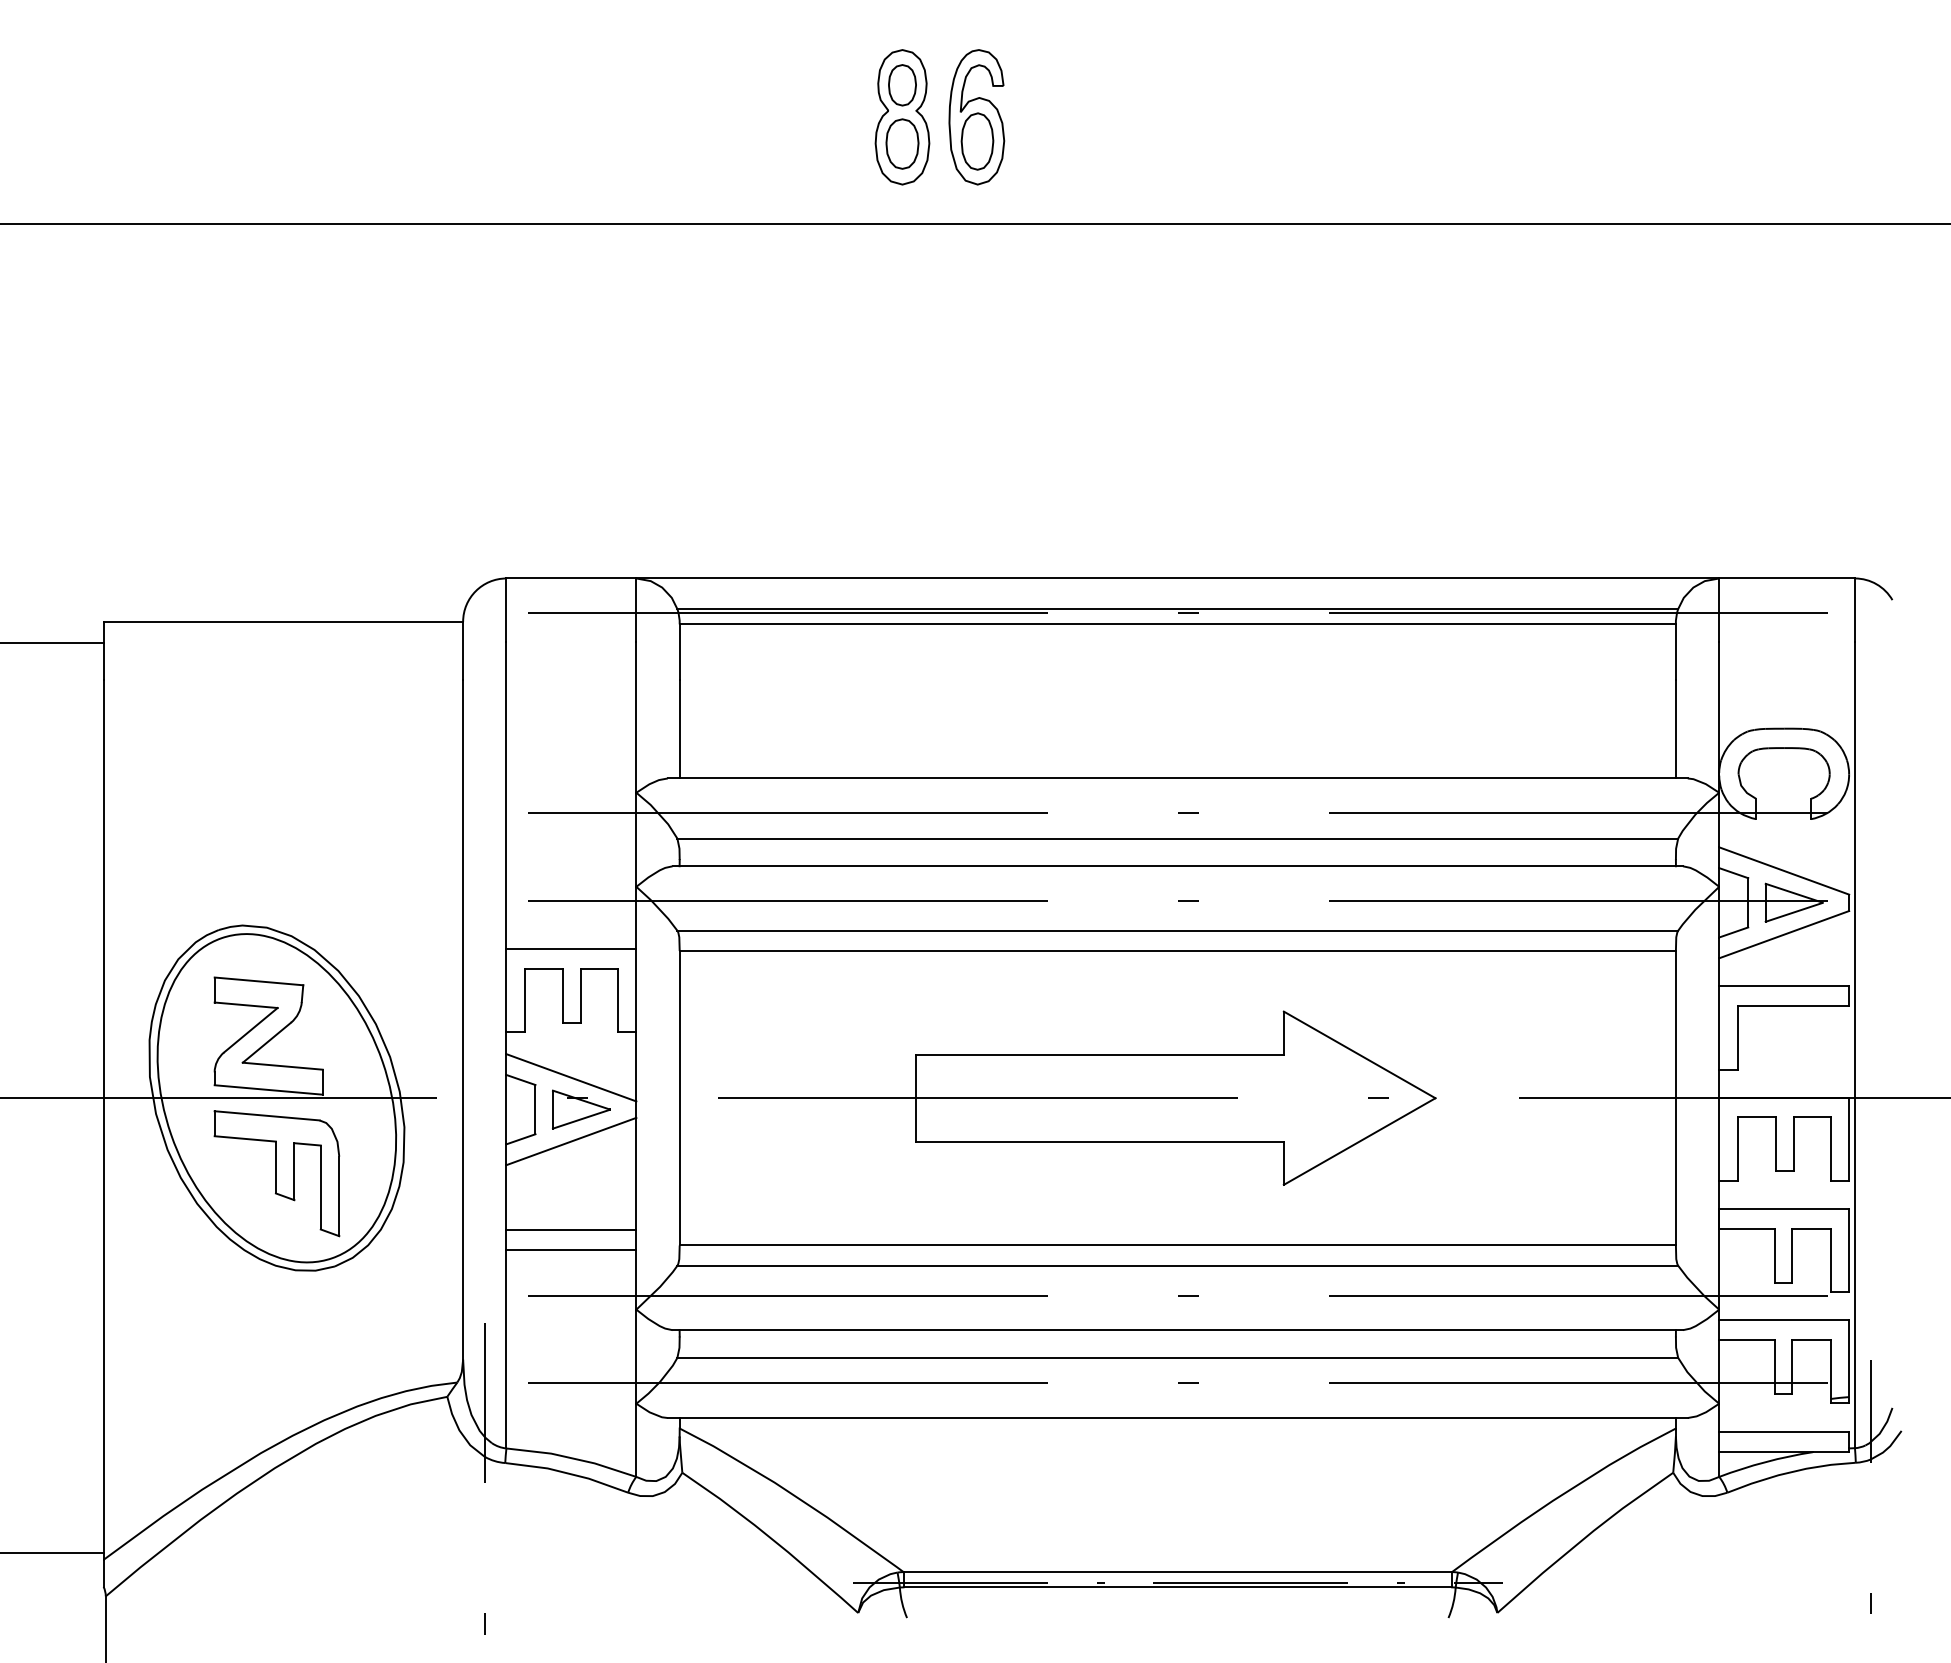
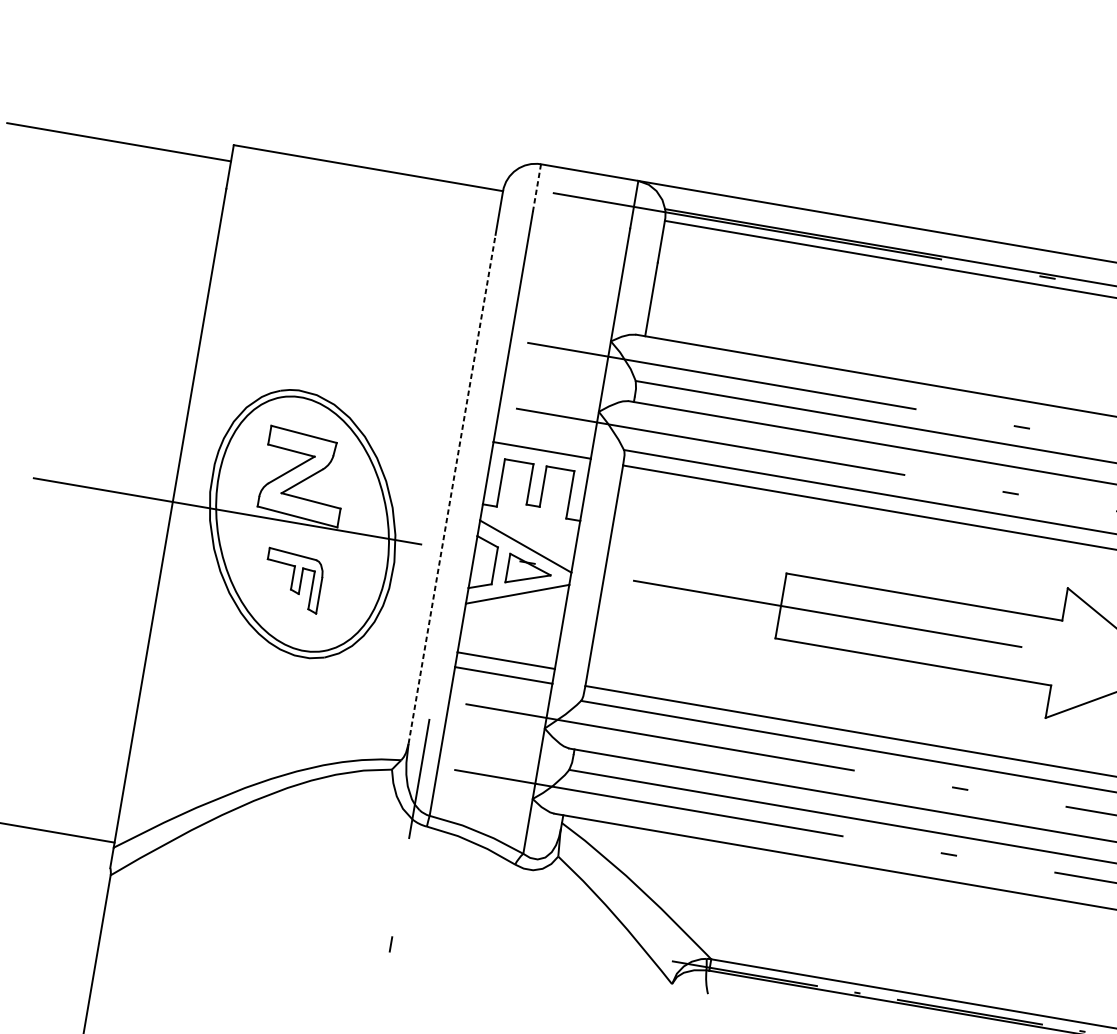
line: (506, 610) -> (536, 188), solid -> dashed
line: (463, 1019) -> (452, 489), solid -> dashed
part: (276, 1173) -> (292, 580), size x0.6

